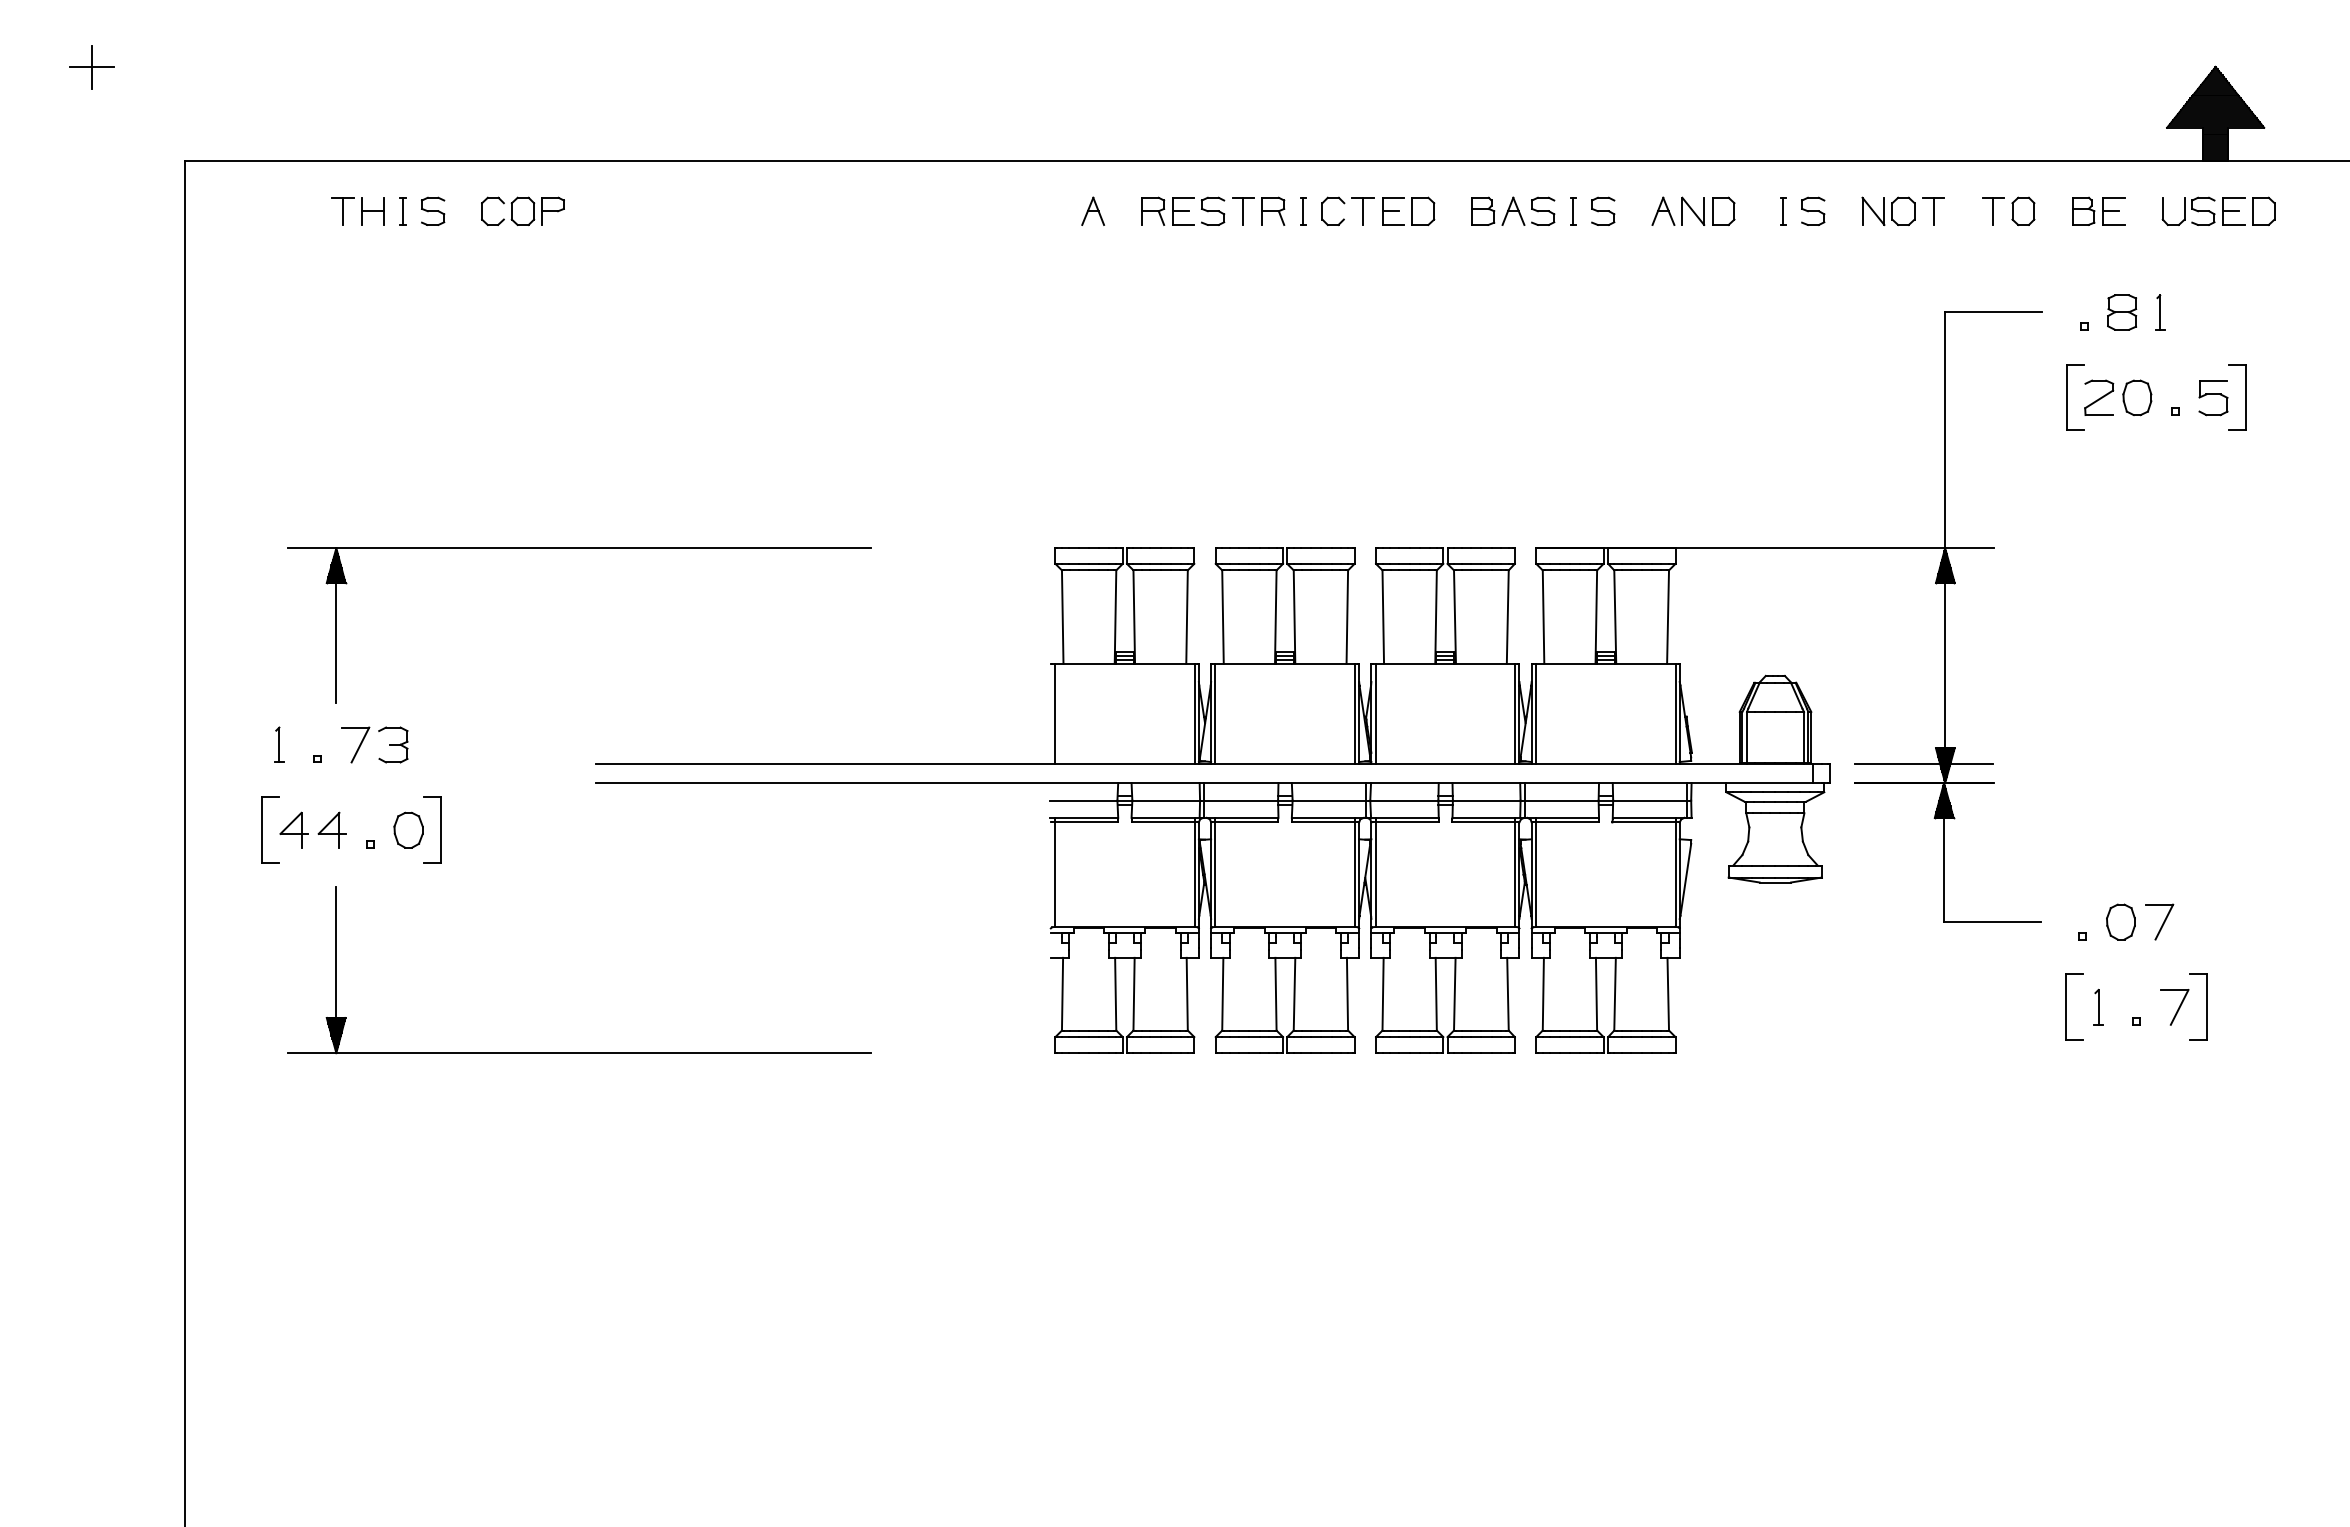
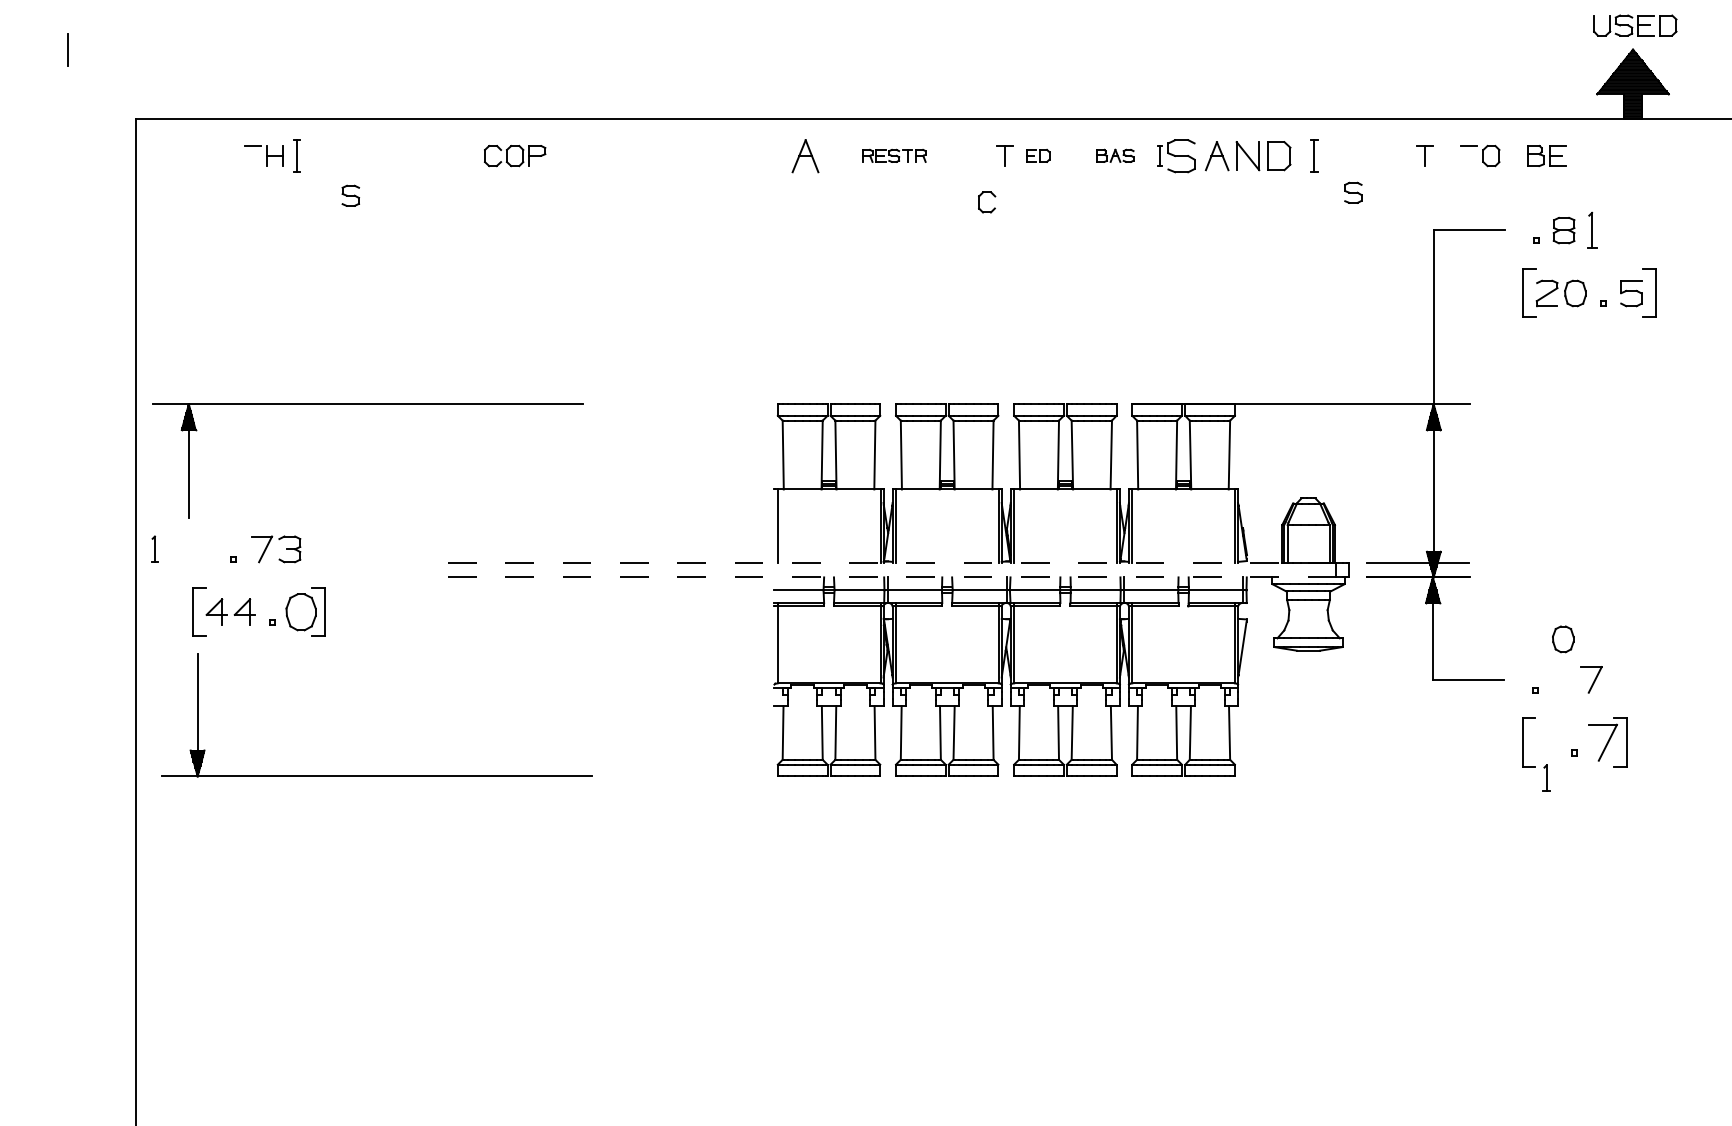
line: (91, 67) -> (67, 49), removed
line: (343, 210) -> (253, 155), removed
part: (433, 210) -> (351, 195), moved
part: (522, 210) -> (514, 155), moved
part: (1093, 210) -> (805, 155), size x1.6
part: (1213, 210) -> (894, 155), size x0.6
part: (1322, 210) -> (979, 201), moved
part: (1408, 210) -> (1038, 155), size x0.6
part: (1513, 210) -> (1115, 155), size x0.6
part: (1603, 210) -> (1181, 155), size x1.6
part: (1693, 210) -> (1248, 155), size x1.4
part: (1813, 210) -> (1353, 192), moved
part: (1888, 210) -> (1391, 155), removed
line: (1993, 210) -> (1469, 155), removed
part: (2218, 210) -> (1635, 24), moved
part: (402, 211) -> (296, 156), size x1.6
part: (1303, 211) -> (960, 156), removed
part: (1783, 211) -> (1314, 156), size x1.6
part: (2160, 312) -> (1592, 230), size x1.4
part: (579, 548) -> (368, 404), moved
part: (279, 744) -> (155, 548), moved
line: (1204, 763) -> (887, 563), solid -> dashed
line: (1204, 783) -> (887, 577), solid -> dashed
part: (408, 829) -> (301, 611), size x1.4
part: (2120, 921) -> (1562, 638), moved
part: (2098, 1006) -> (1546, 777), moved
part: (2174, 1007) -> (1602, 742), size x1.4
part: (579, 1052) -> (376, 776), moved

